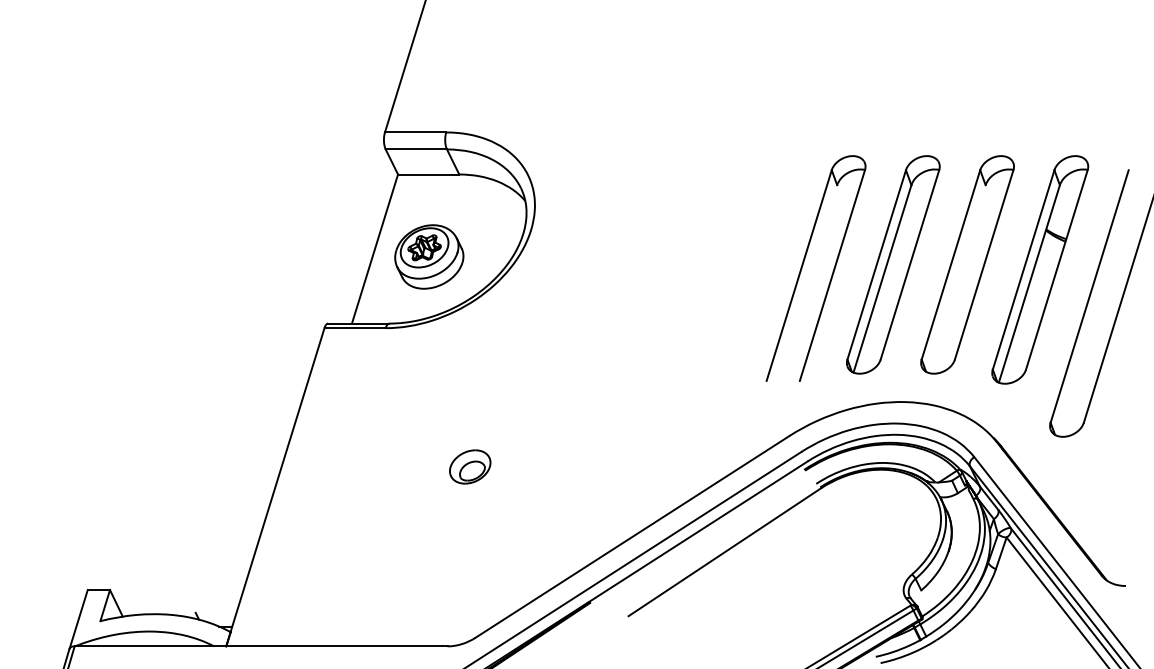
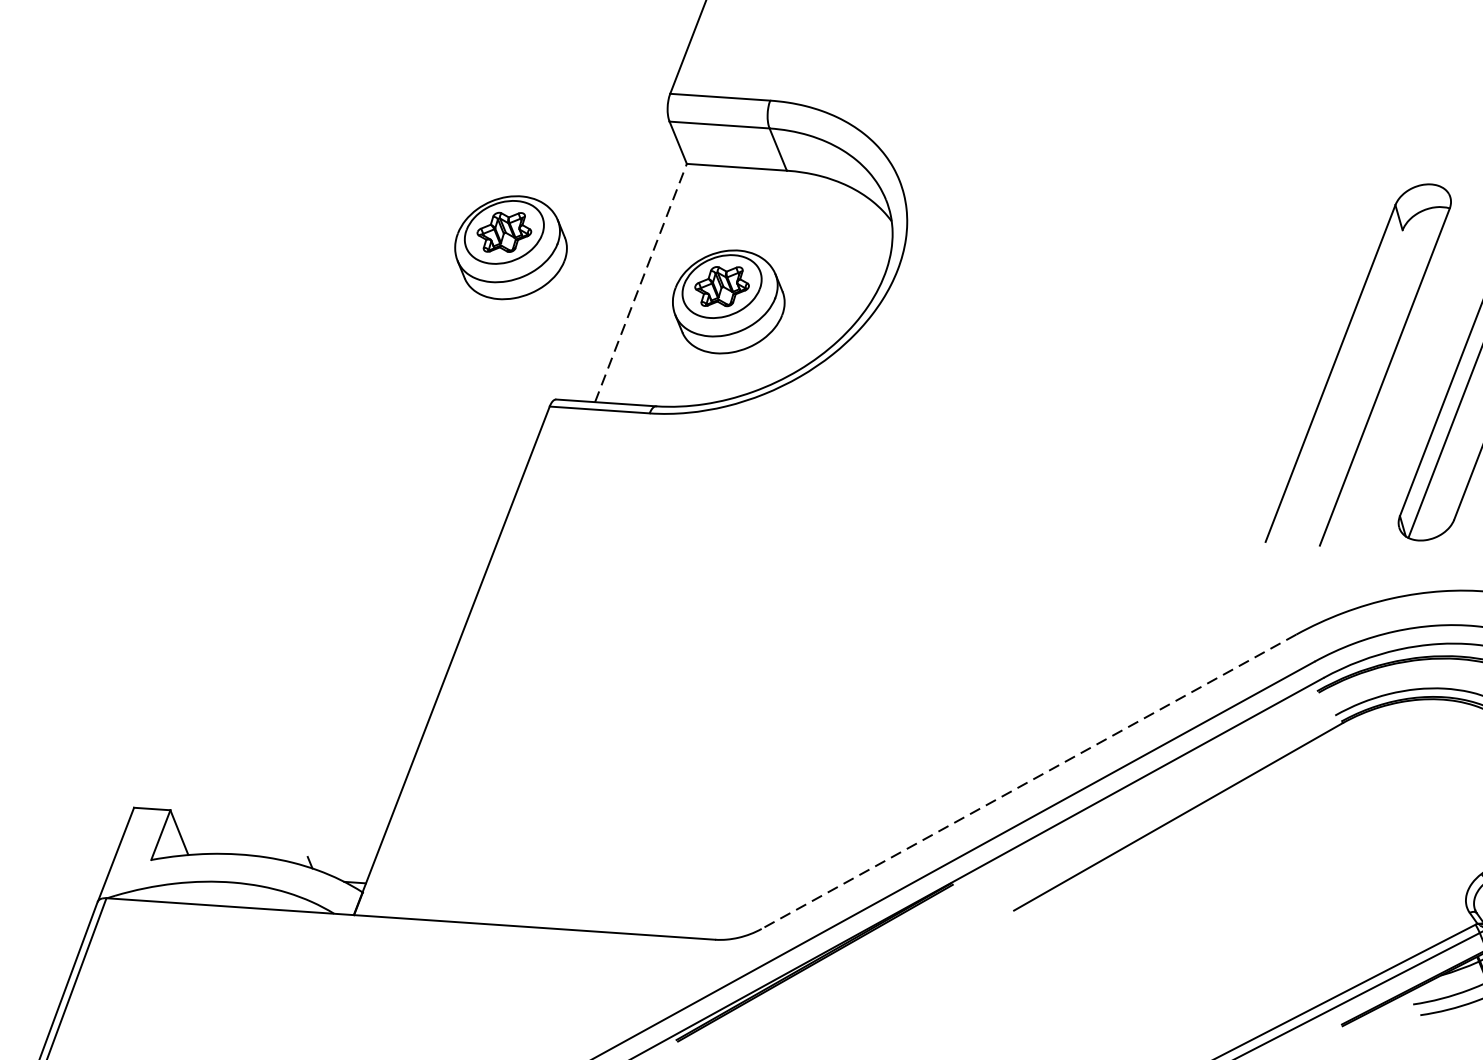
part: (294, 232) -> (511, 247), added
line: (375, 248) -> (641, 282), solid -> dashed
part: (470, 466) -> (772, 648), removed
line: (631, 537) -> (1027, 782), solid -> dashed

